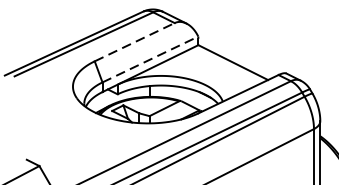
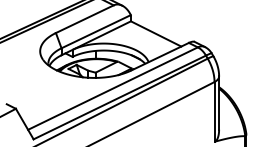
line: (135, 42) -> (85, 19), dashed -> solid
line: (150, 59) -> (96, 31), dashed -> solid

